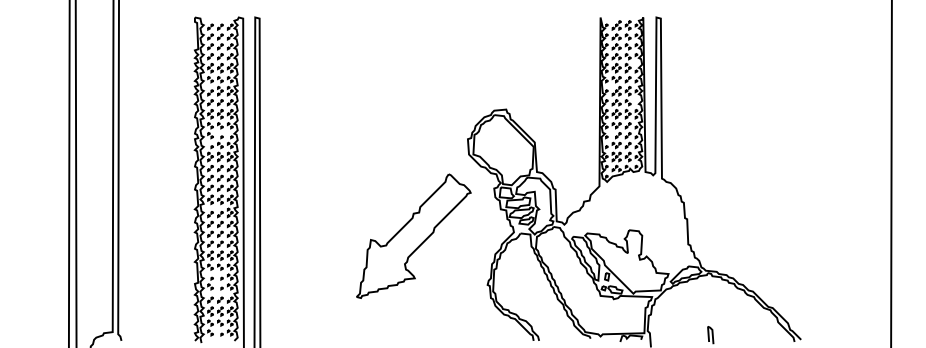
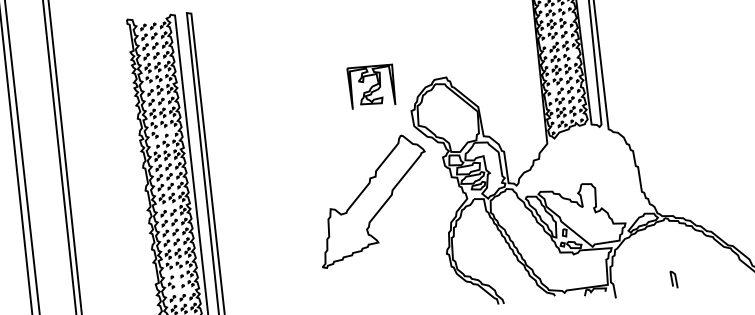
part: (430, 110) -> (371, 86), added
part: (413, 235) -> (372, 200), moved

